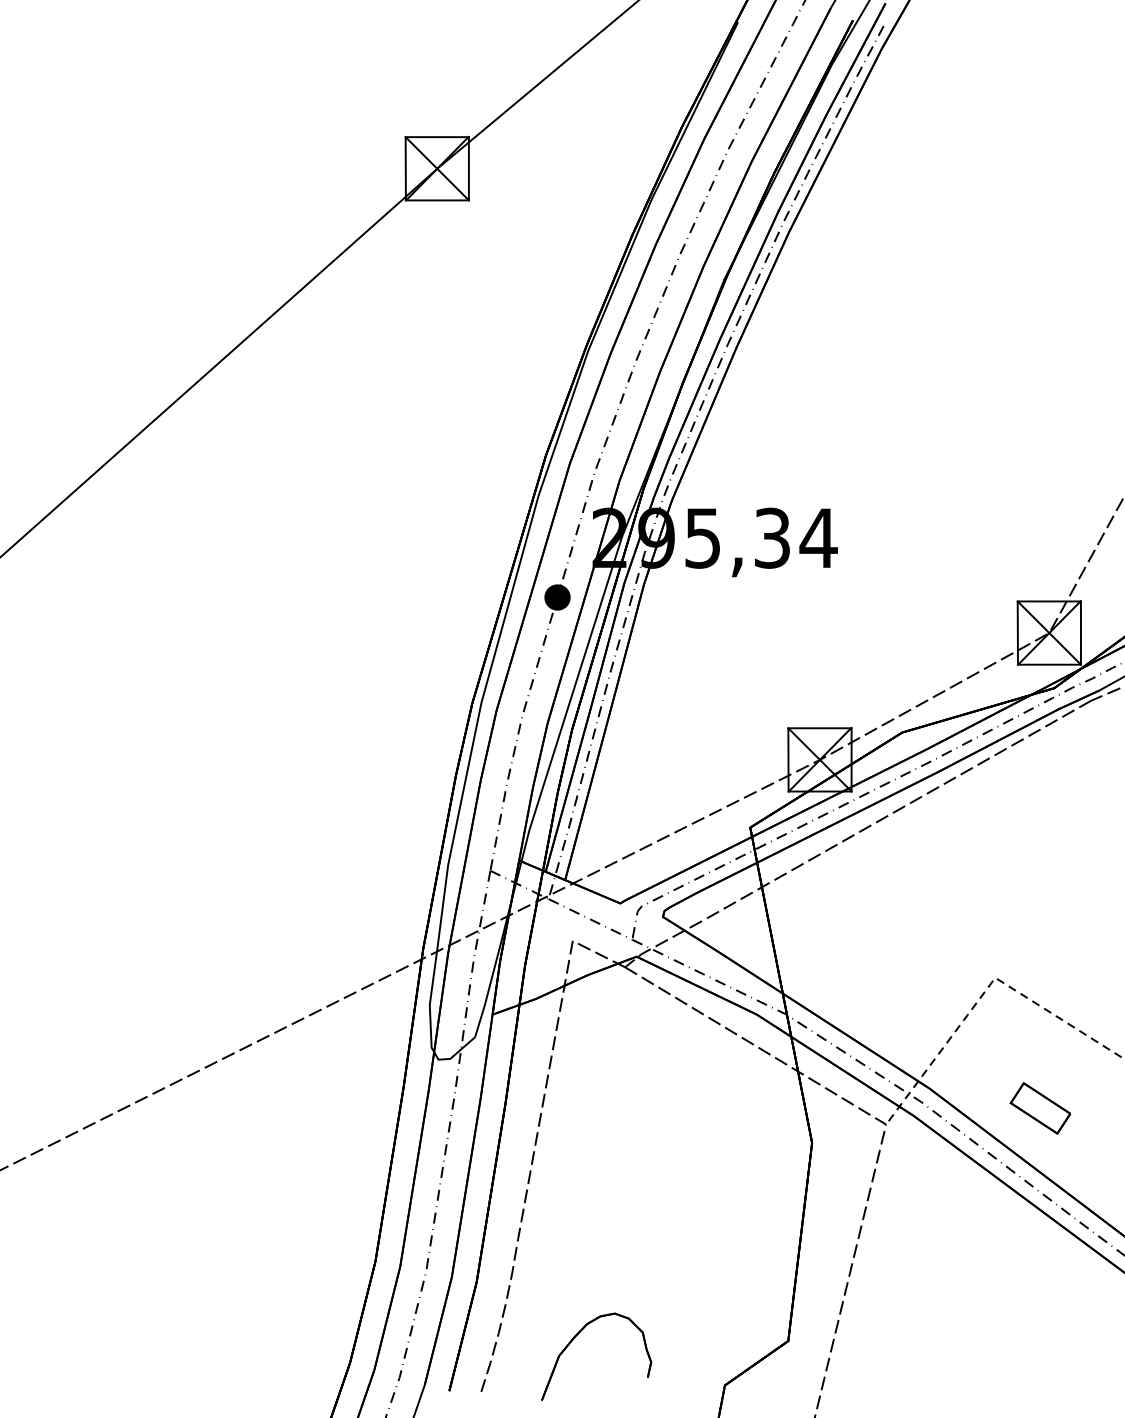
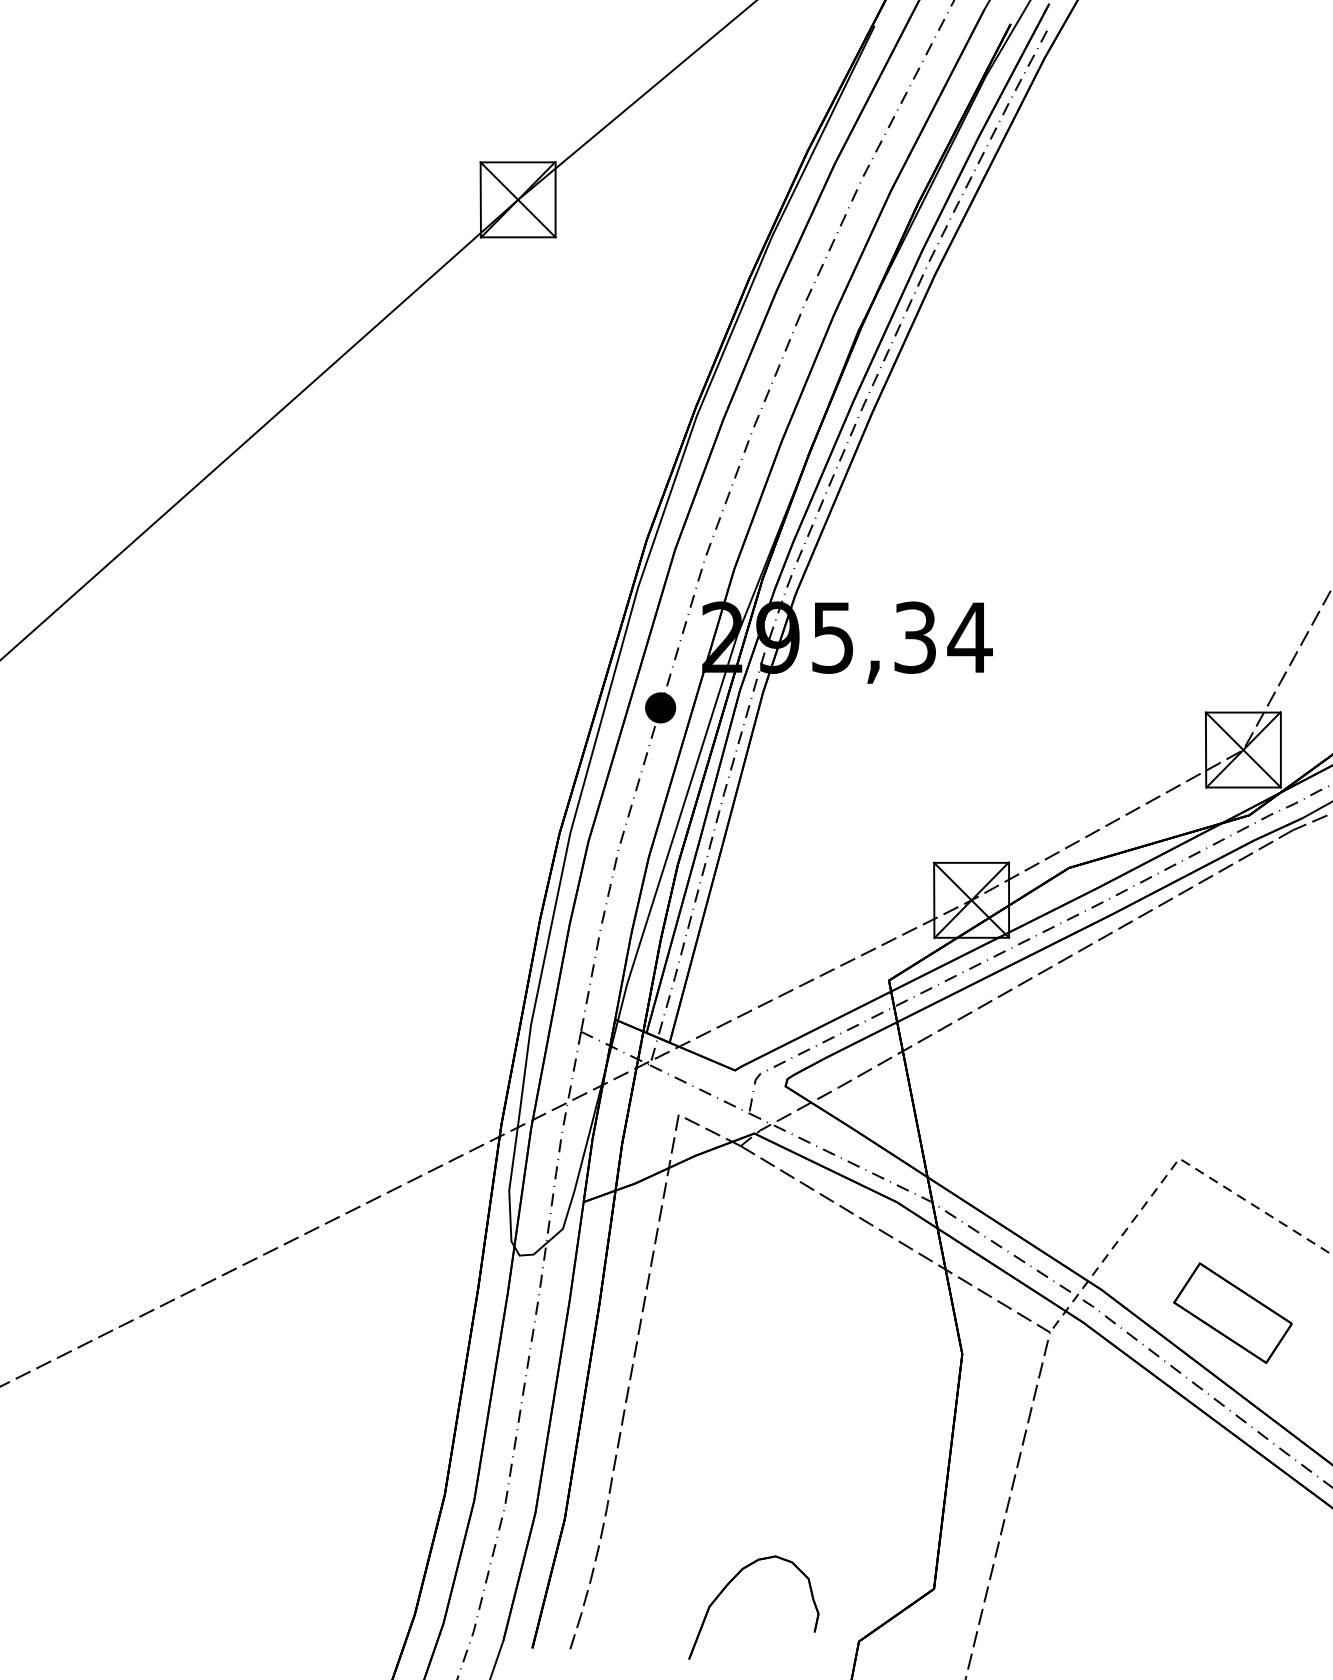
part: (1040, 1108) -> (1232, 1313), size x1.67
part: (576, 1336) -> (730, 1583), moved

